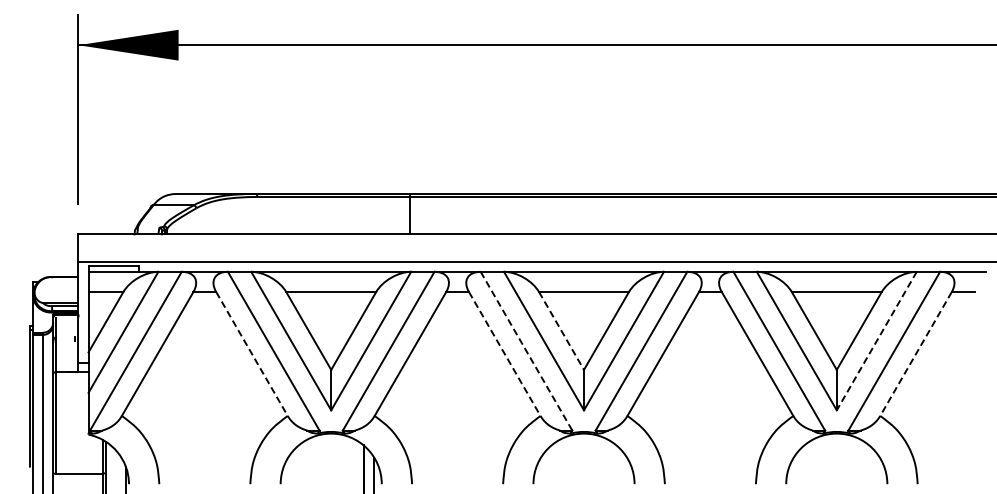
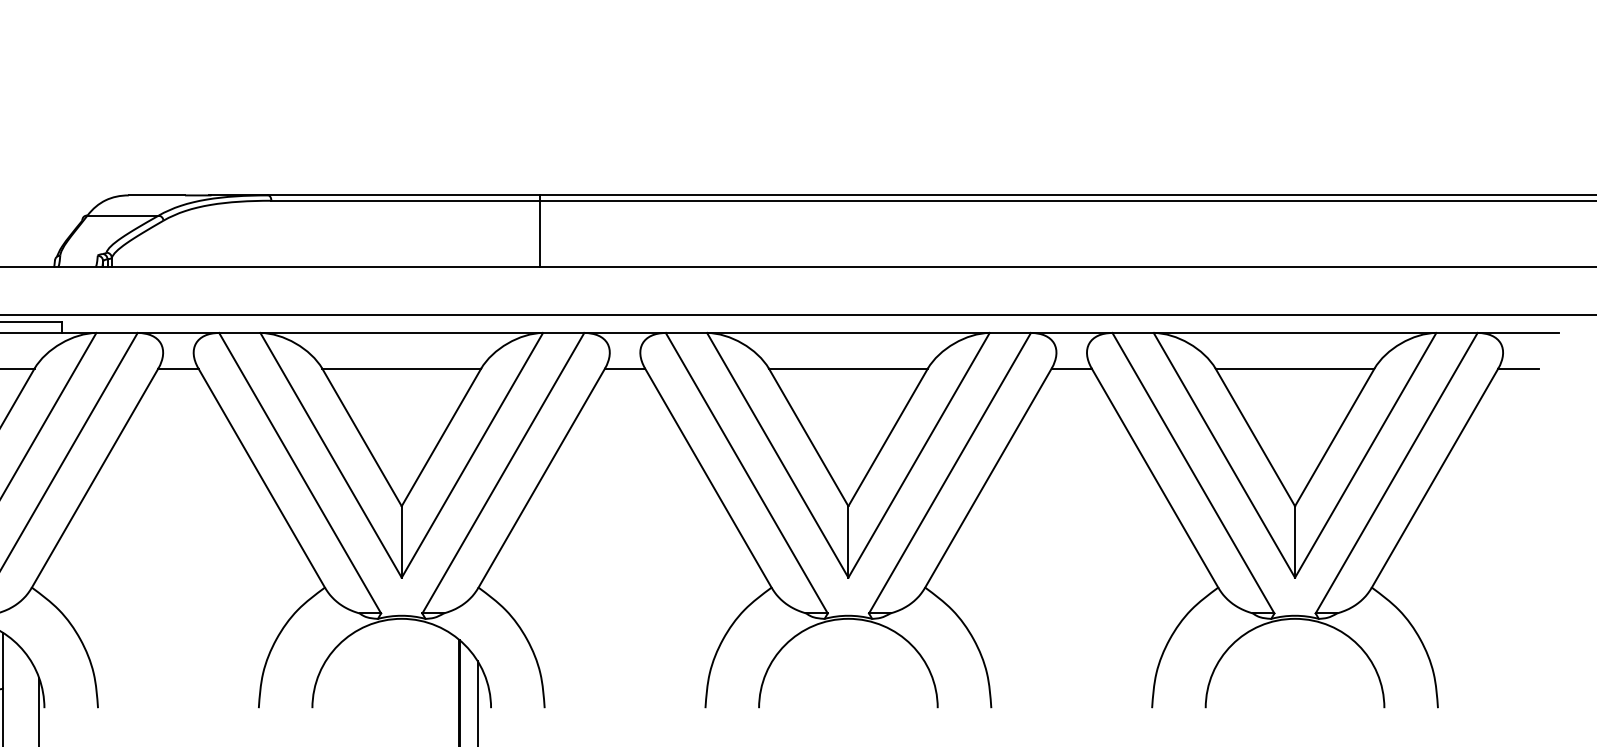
line: (561, 330) -> (808, 436), dashed -> solid
line: (876, 341) -> (1365, 456), dashed -> solid
line: (526, 351) -> (746, 473), dashed -> solid
line: (251, 354) -> (260, 479), dashed -> solid
line: (504, 354) -> (707, 479), dashed -> solid
line: (916, 354) -> (1435, 479), dashed -> solid

